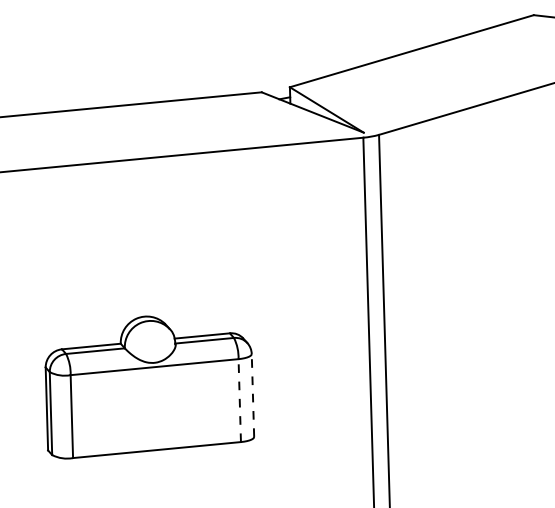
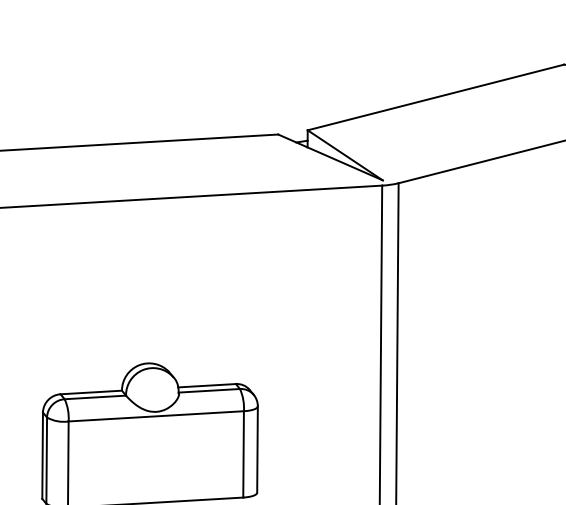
line: (252, 394) -> (257, 448), dashed -> solid
line: (239, 400) -> (243, 454), dashed -> solid

